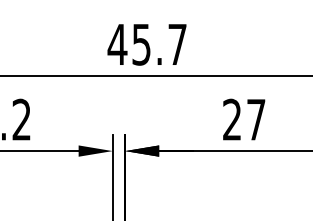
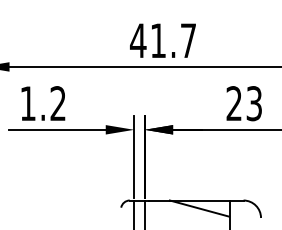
text: (140, 44) -> (157, 40), 45.7 -> 41.7
text: (255, 119) -> (253, 103), 27 -> 23

